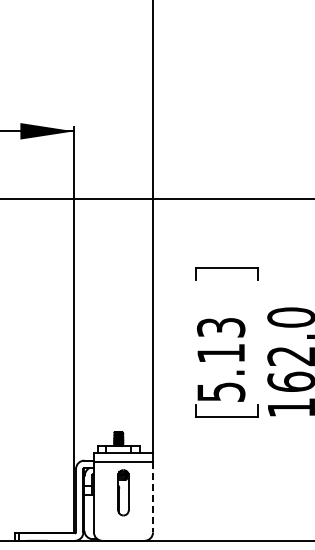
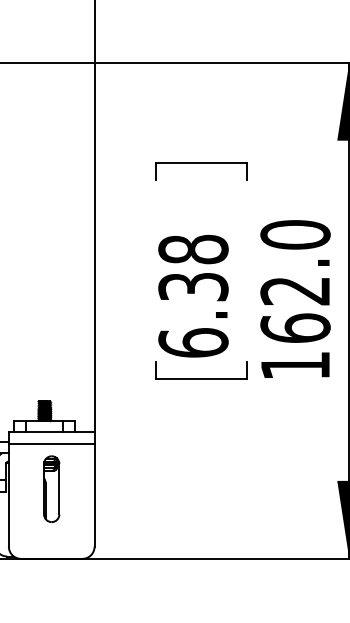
text: (220, 359) -> (192, 295), 5.13 -> 6.38
line: (153, 497) -> (95, 495), dashed -> solid

